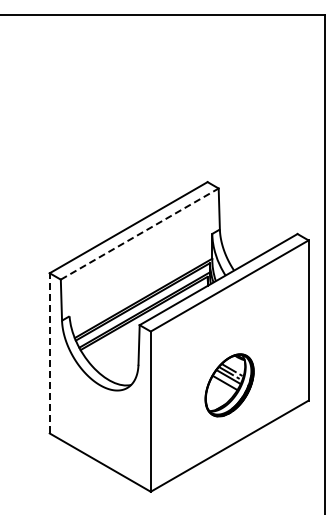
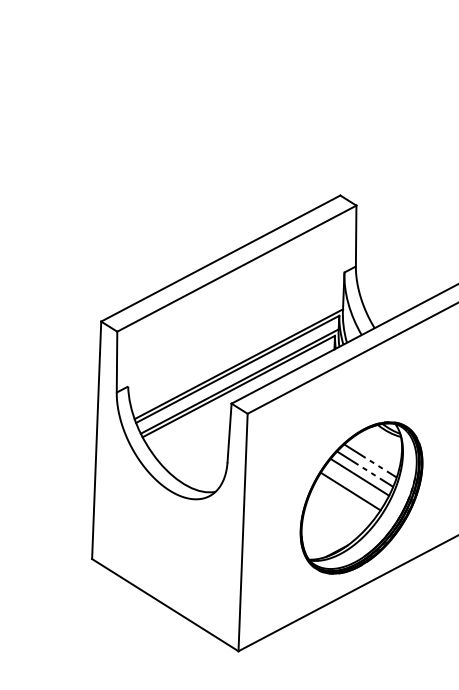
line: (140, 233) -> (237, 267), dashed -> solid
line: (49, 352) -> (96, 439), dashed -> solid
part: (229, 385) -> (361, 498), size x1.67

